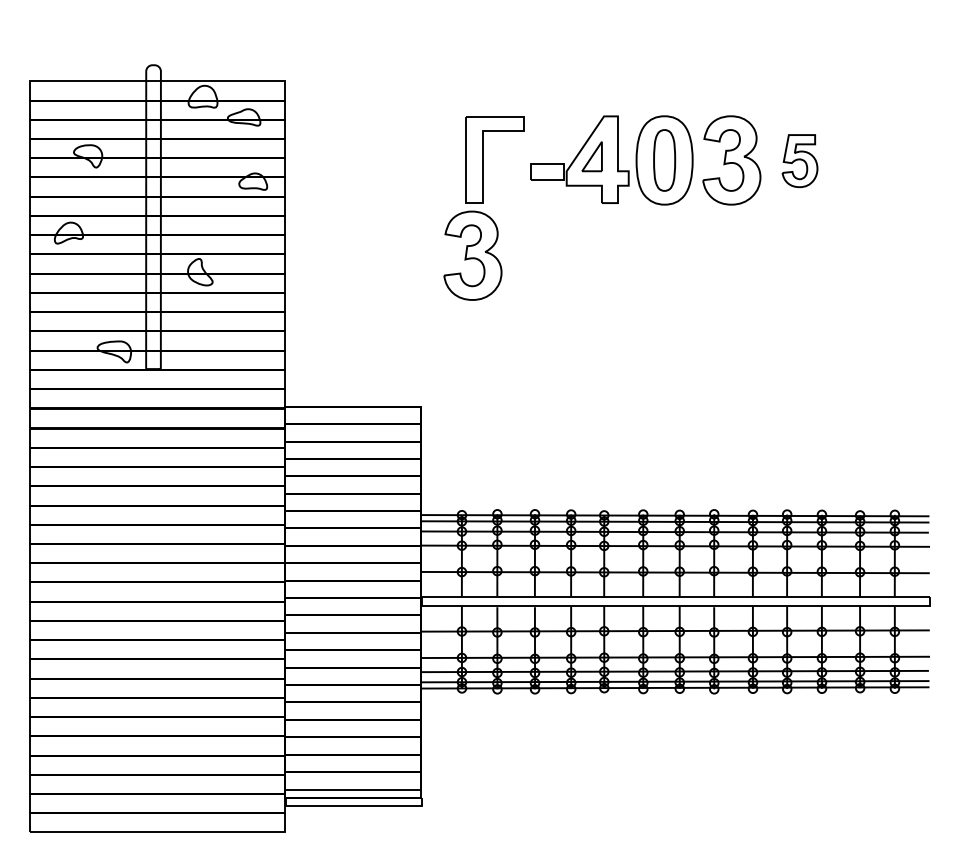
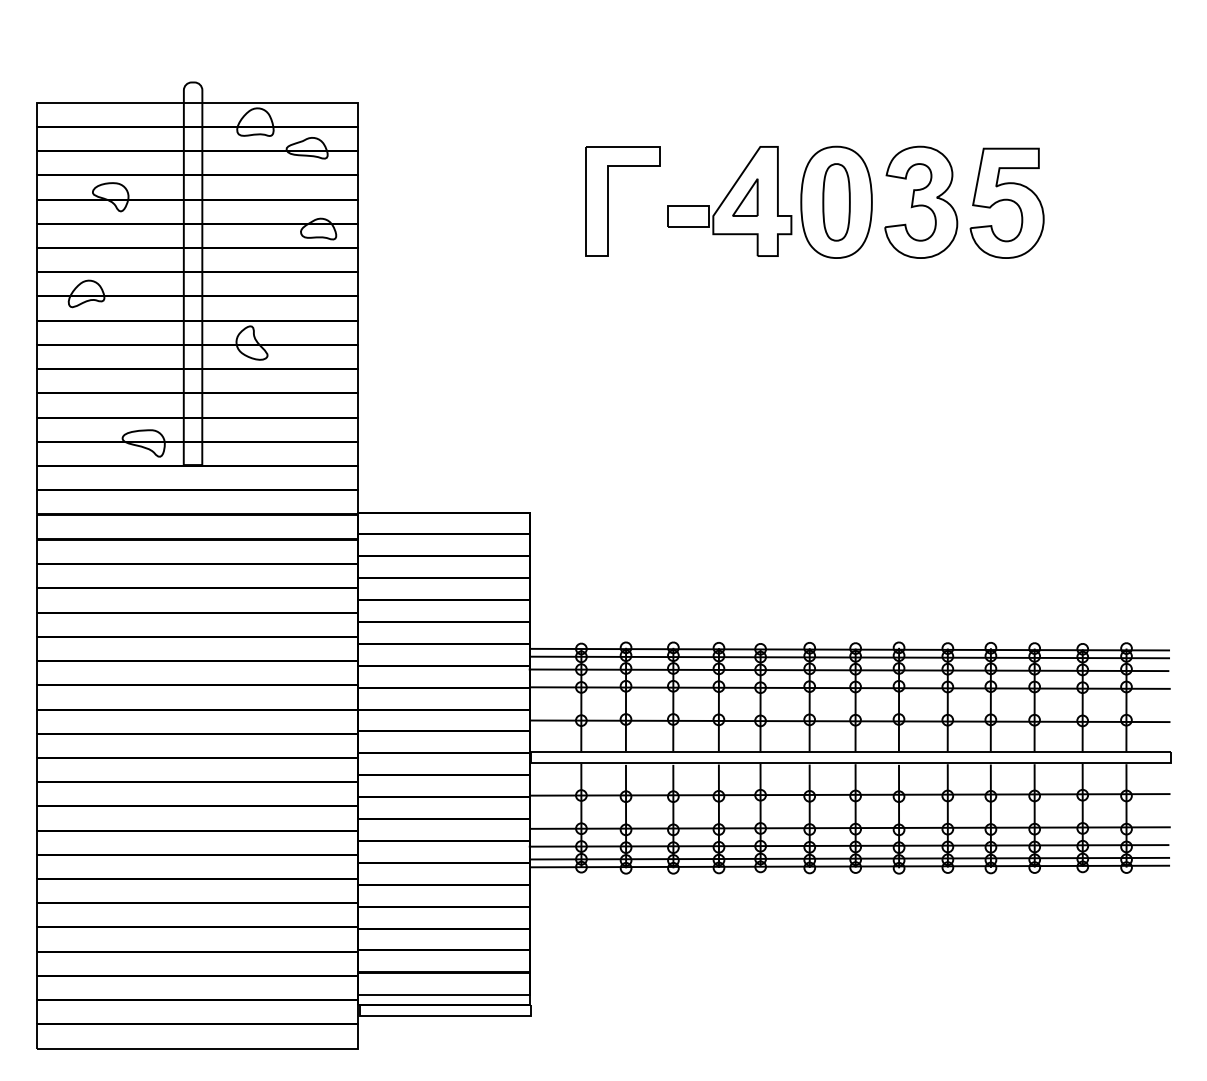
part: (799, 160) -> (1006, 202), size x1.67
part: (473, 255) -> (595, 321), removed

